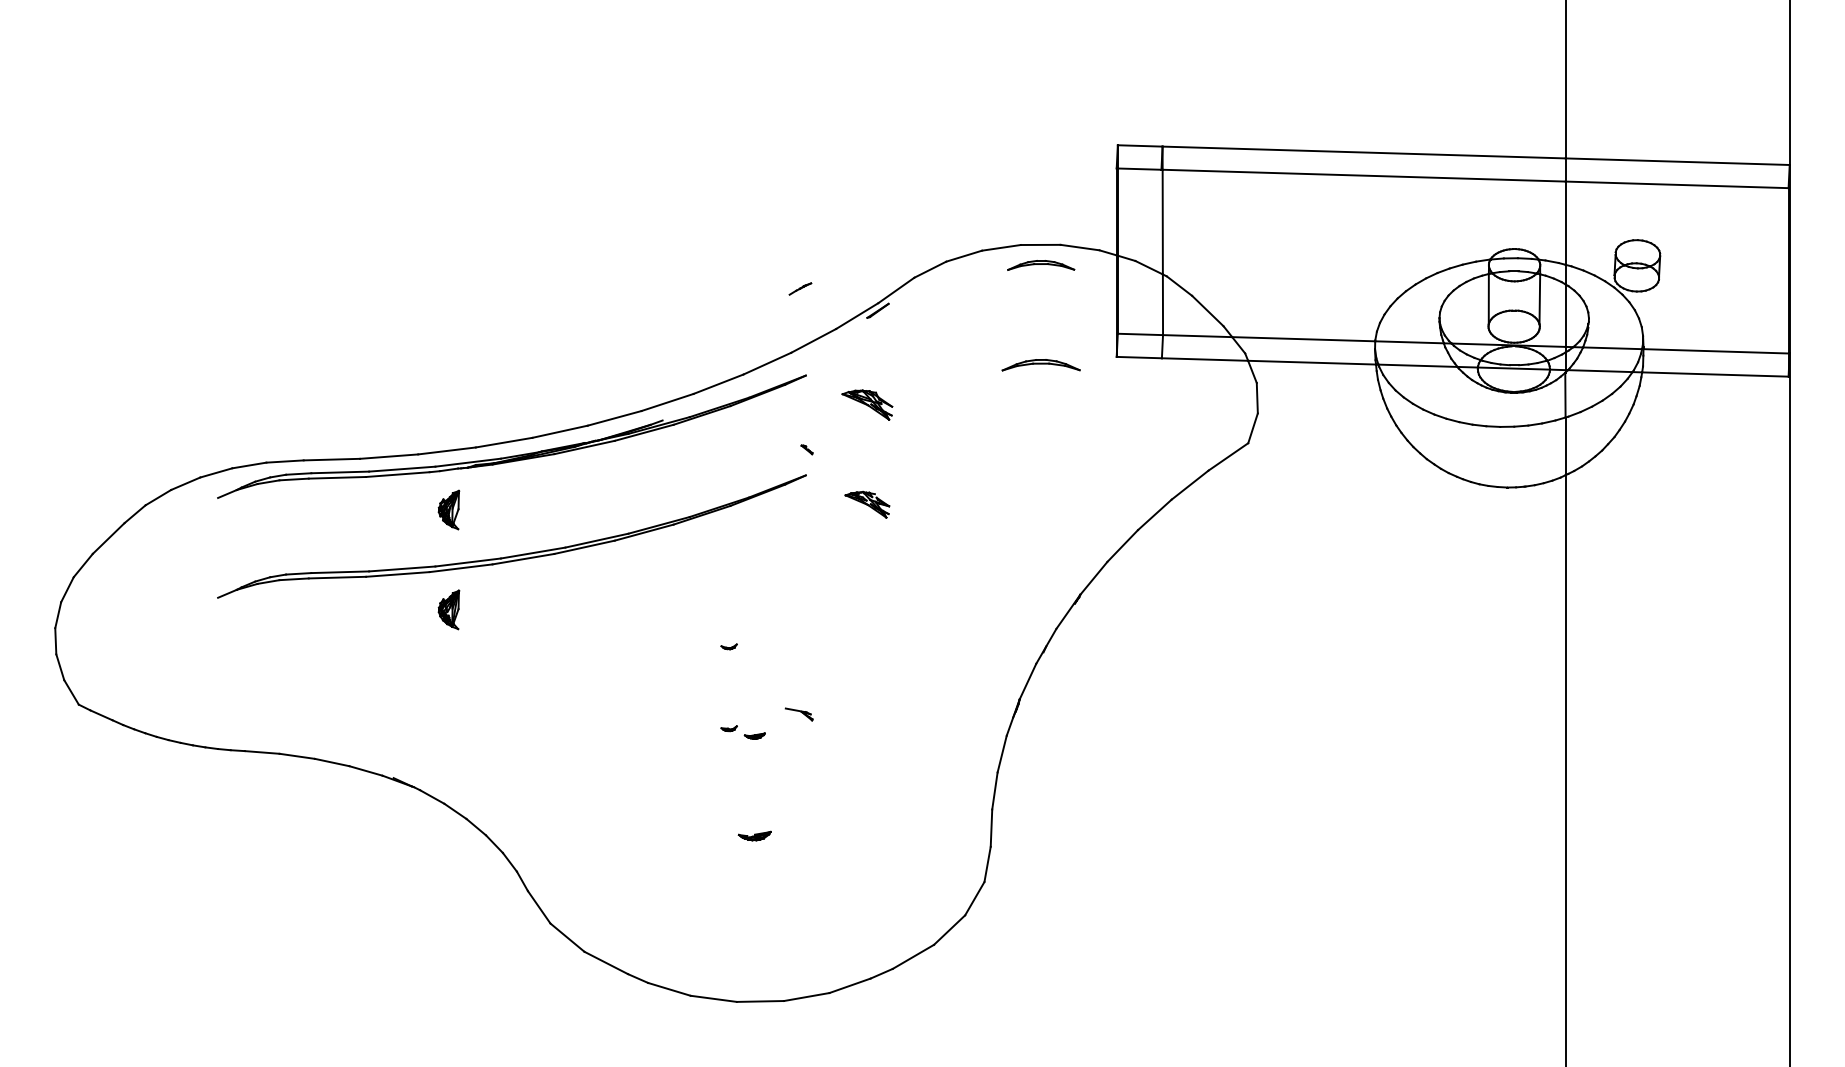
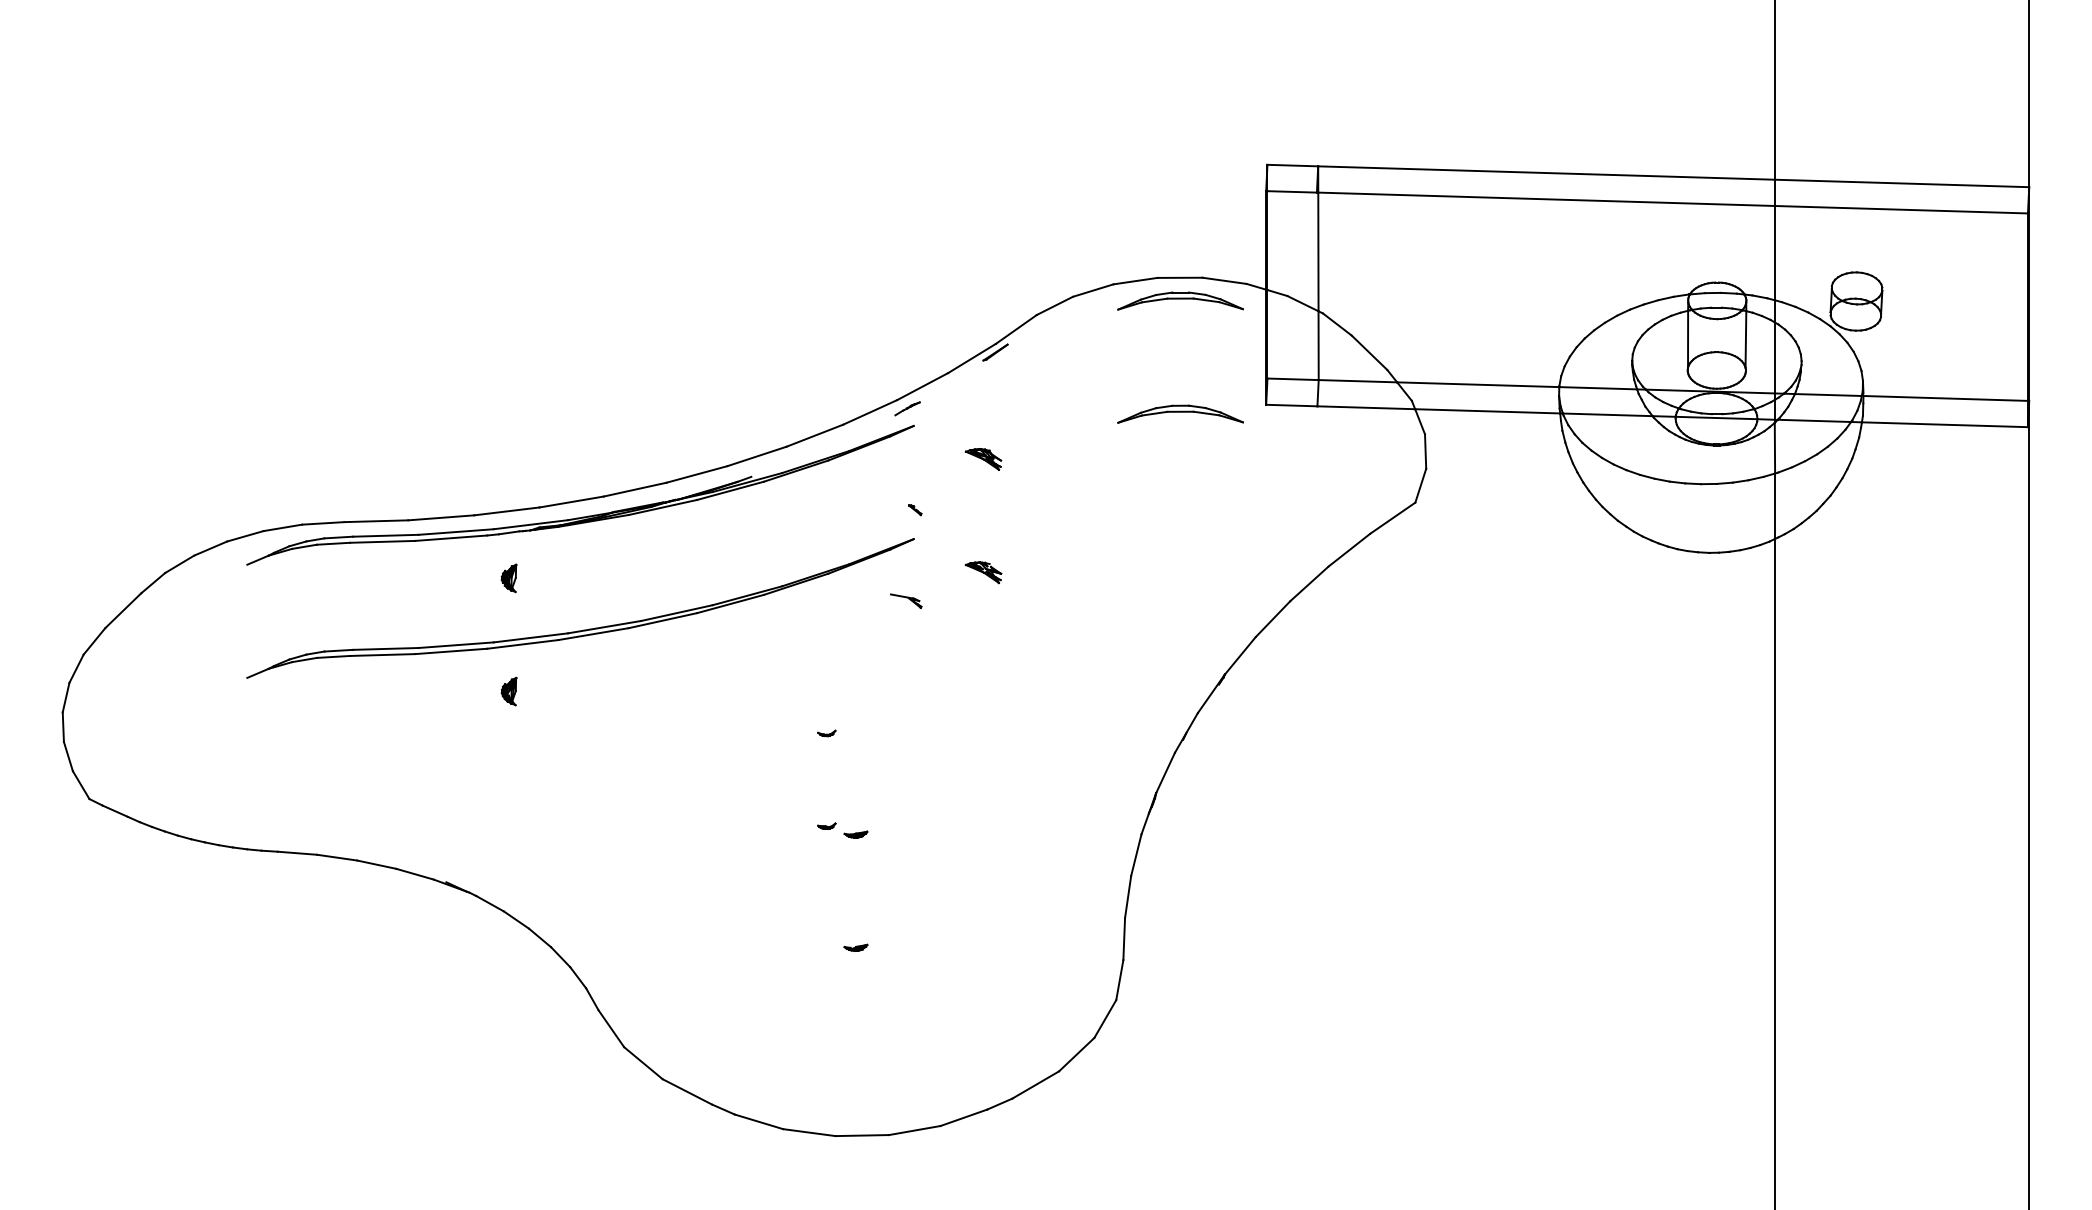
part: (1041, 264) -> (1180, 300), size x1.67
part: (800, 288) -> (907, 408), moved
part: (1041, 364) -> (1180, 413), size x1.43
part: (867, 405) -> (983, 459), size x0.62
part: (867, 504) -> (983, 572), size x0.71
part: (448, 510) -> (508, 578), size x0.62
part: (448, 609) -> (508, 691), size x0.62
part: (799, 713) -> (906, 600), moved
part: (754, 835) -> (855, 947), size x0.62

